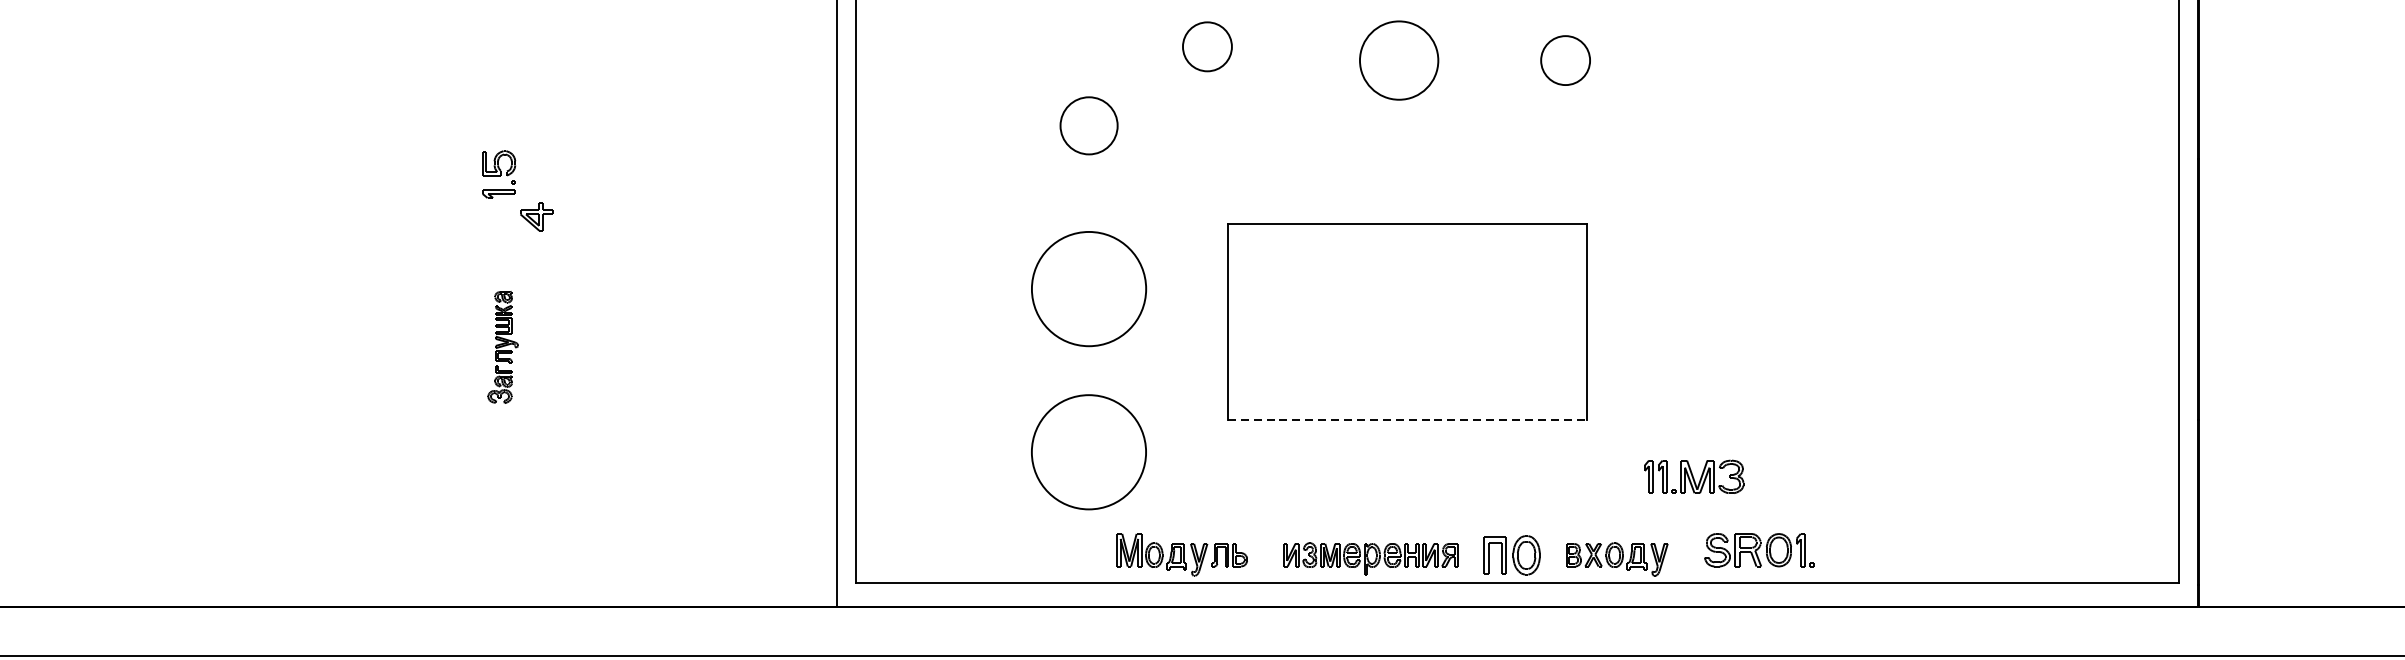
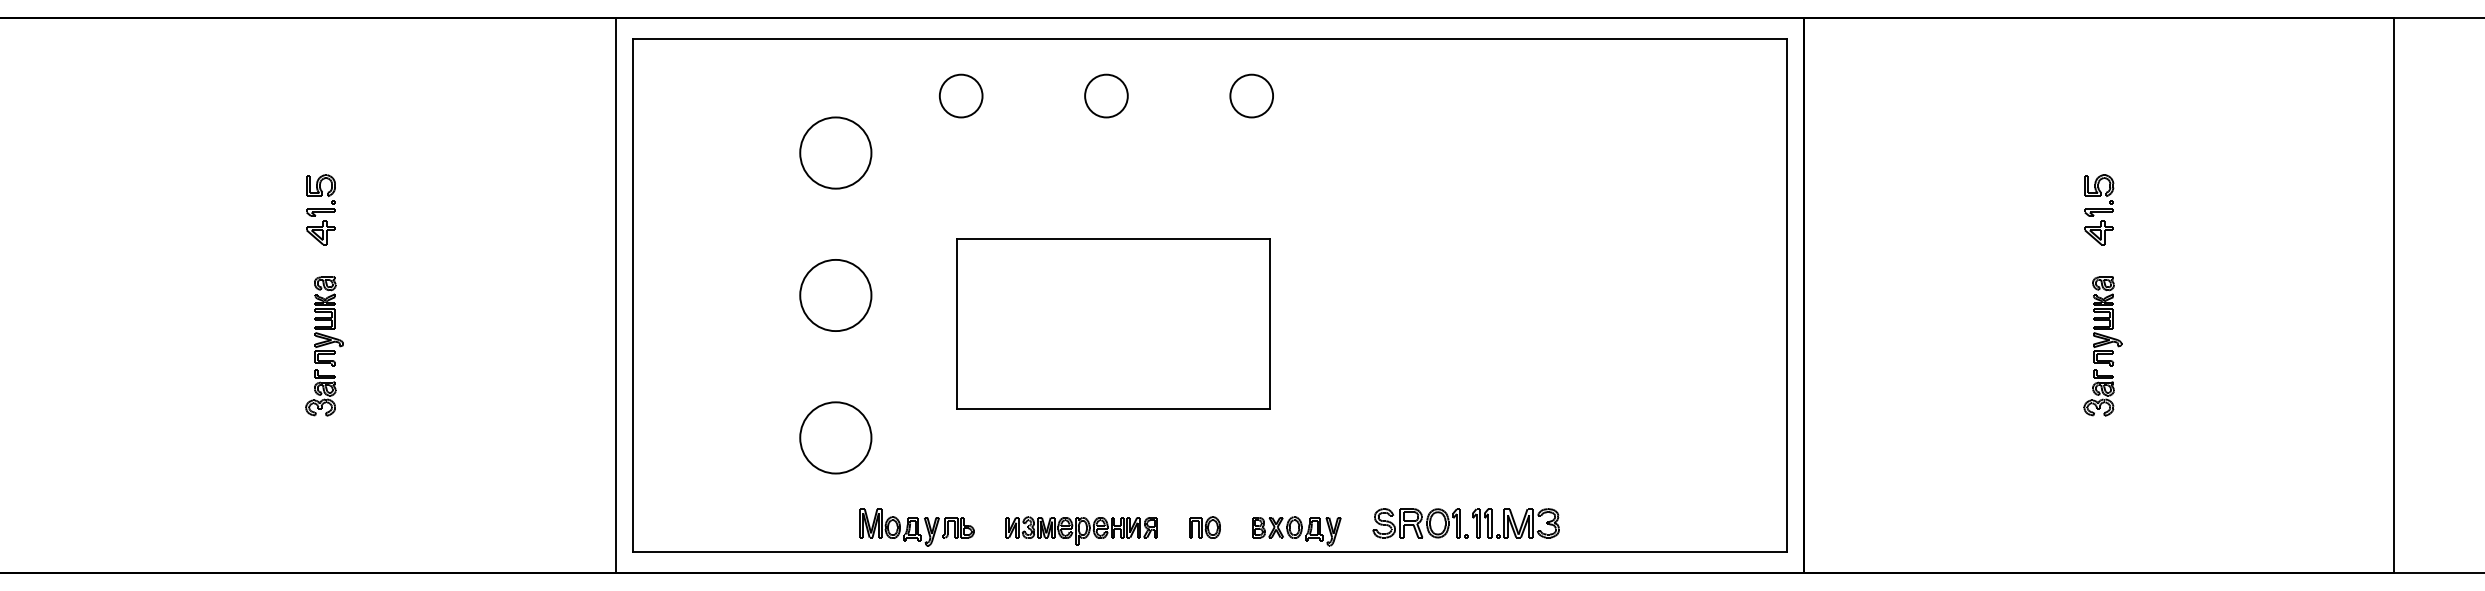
circle: (1207, 46) -> (961, 95), moved
circle: (1399, 59) -> (1106, 95), size x0.62
circle: (1088, 125) -> (835, 152), size x1.43
part: (536, 216) -> (320, 232), moved
circle: (1088, 289) -> (835, 295), size x0.71
part: (503, 347) -> (324, 346), size x1.43
line: (1407, 419) -> (1113, 409), dashed -> solid
circle: (1088, 451) -> (835, 437), size x0.71
part: (1693, 477) -> (1515, 523), moved
part: (1511, 554) -> (1204, 527), size x0.62

